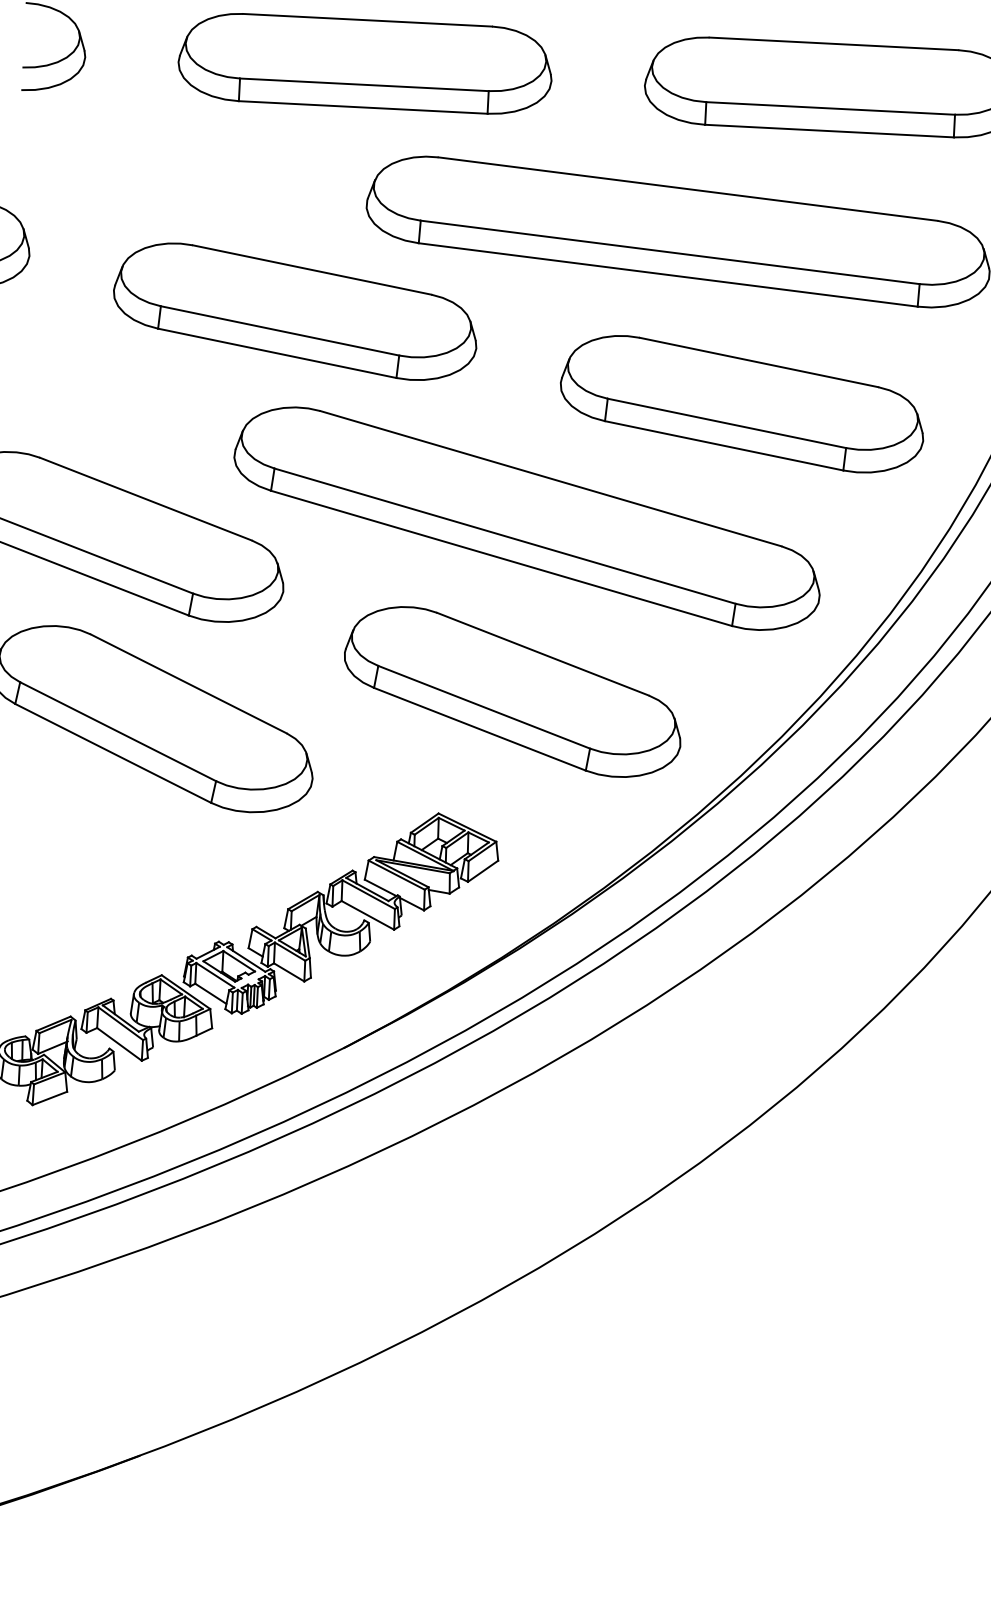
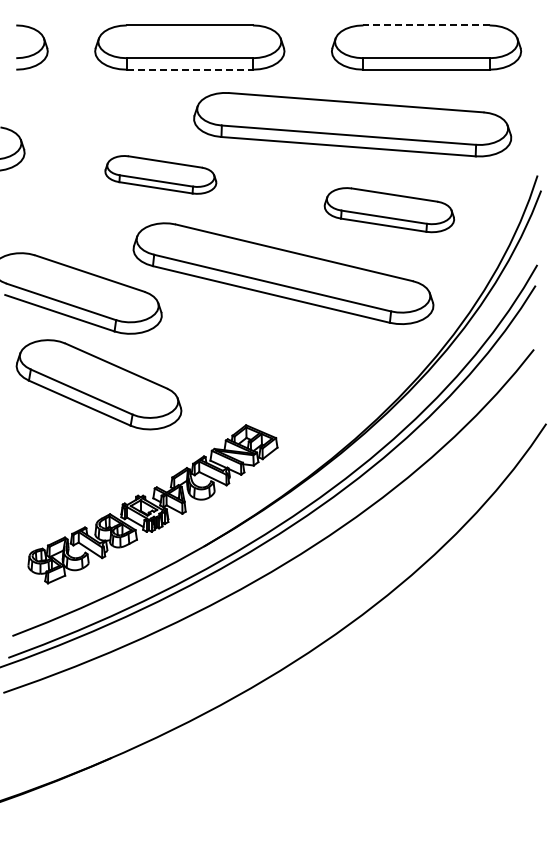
line: (833, 44) -> (426, 25), solid -> dashed
line: (364, 107) -> (190, 69), solid -> dashed
part: (294, 310) -> (160, 174), size x0.6
part: (742, 402) -> (389, 209), size x0.7
part: (512, 691) -> (280, 361), removed

